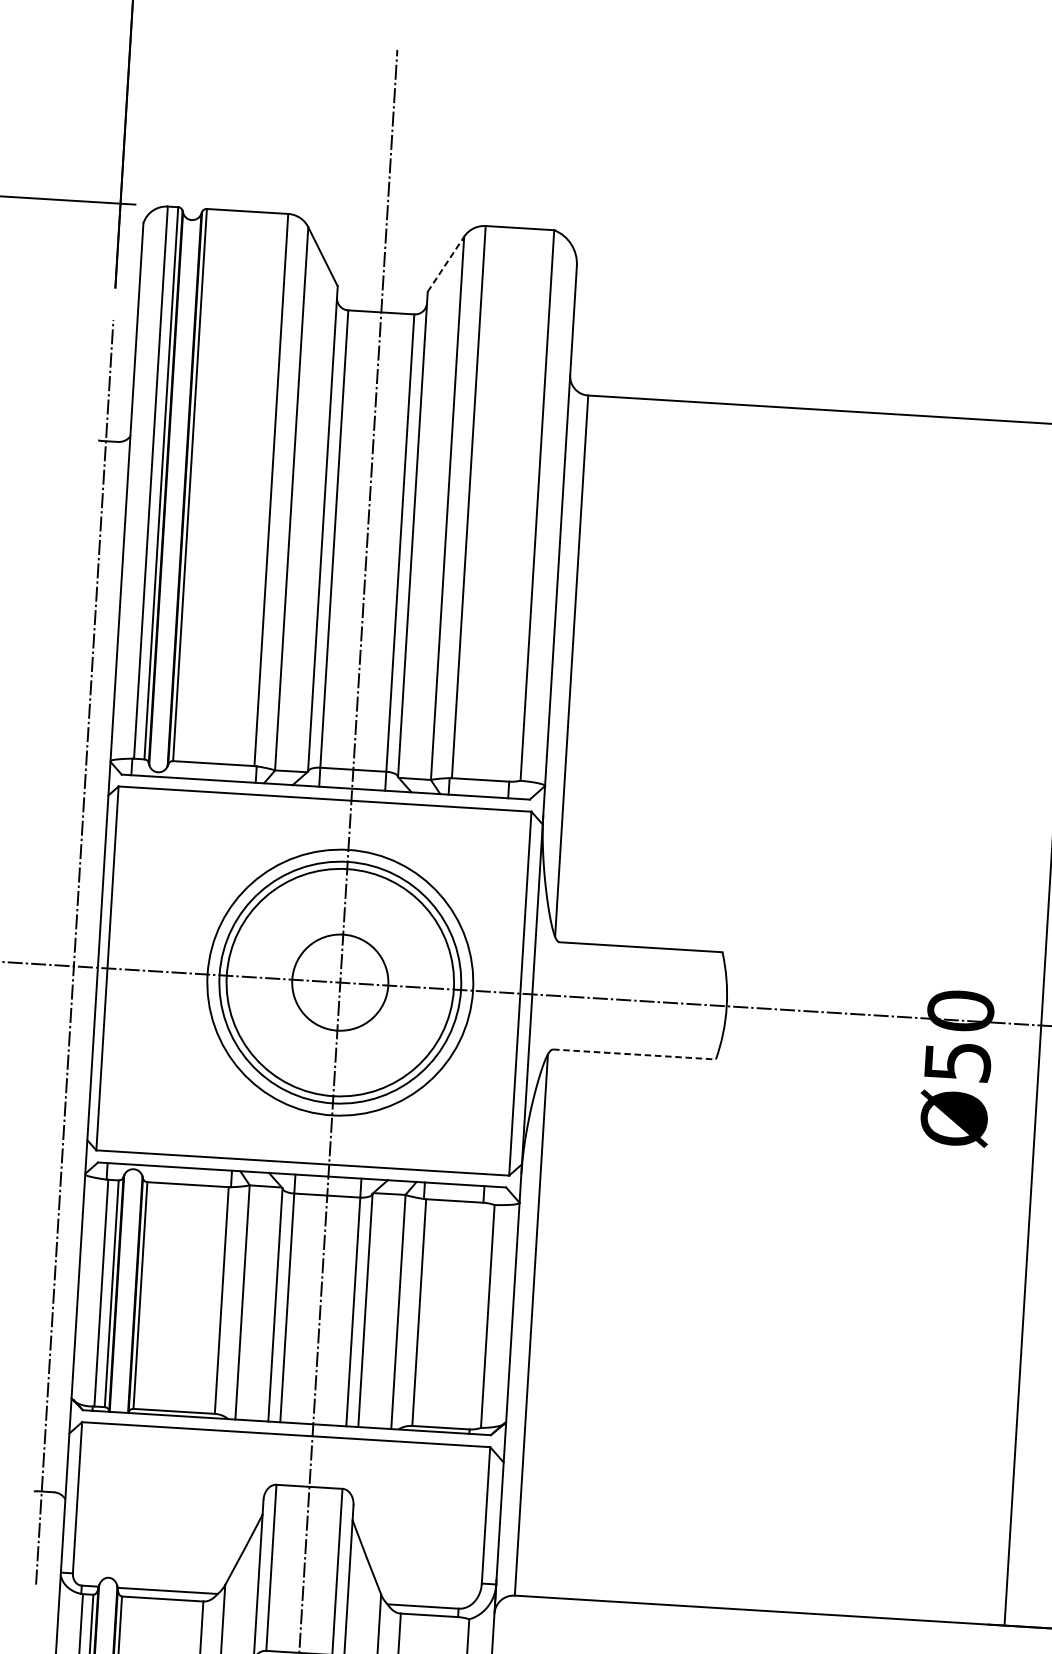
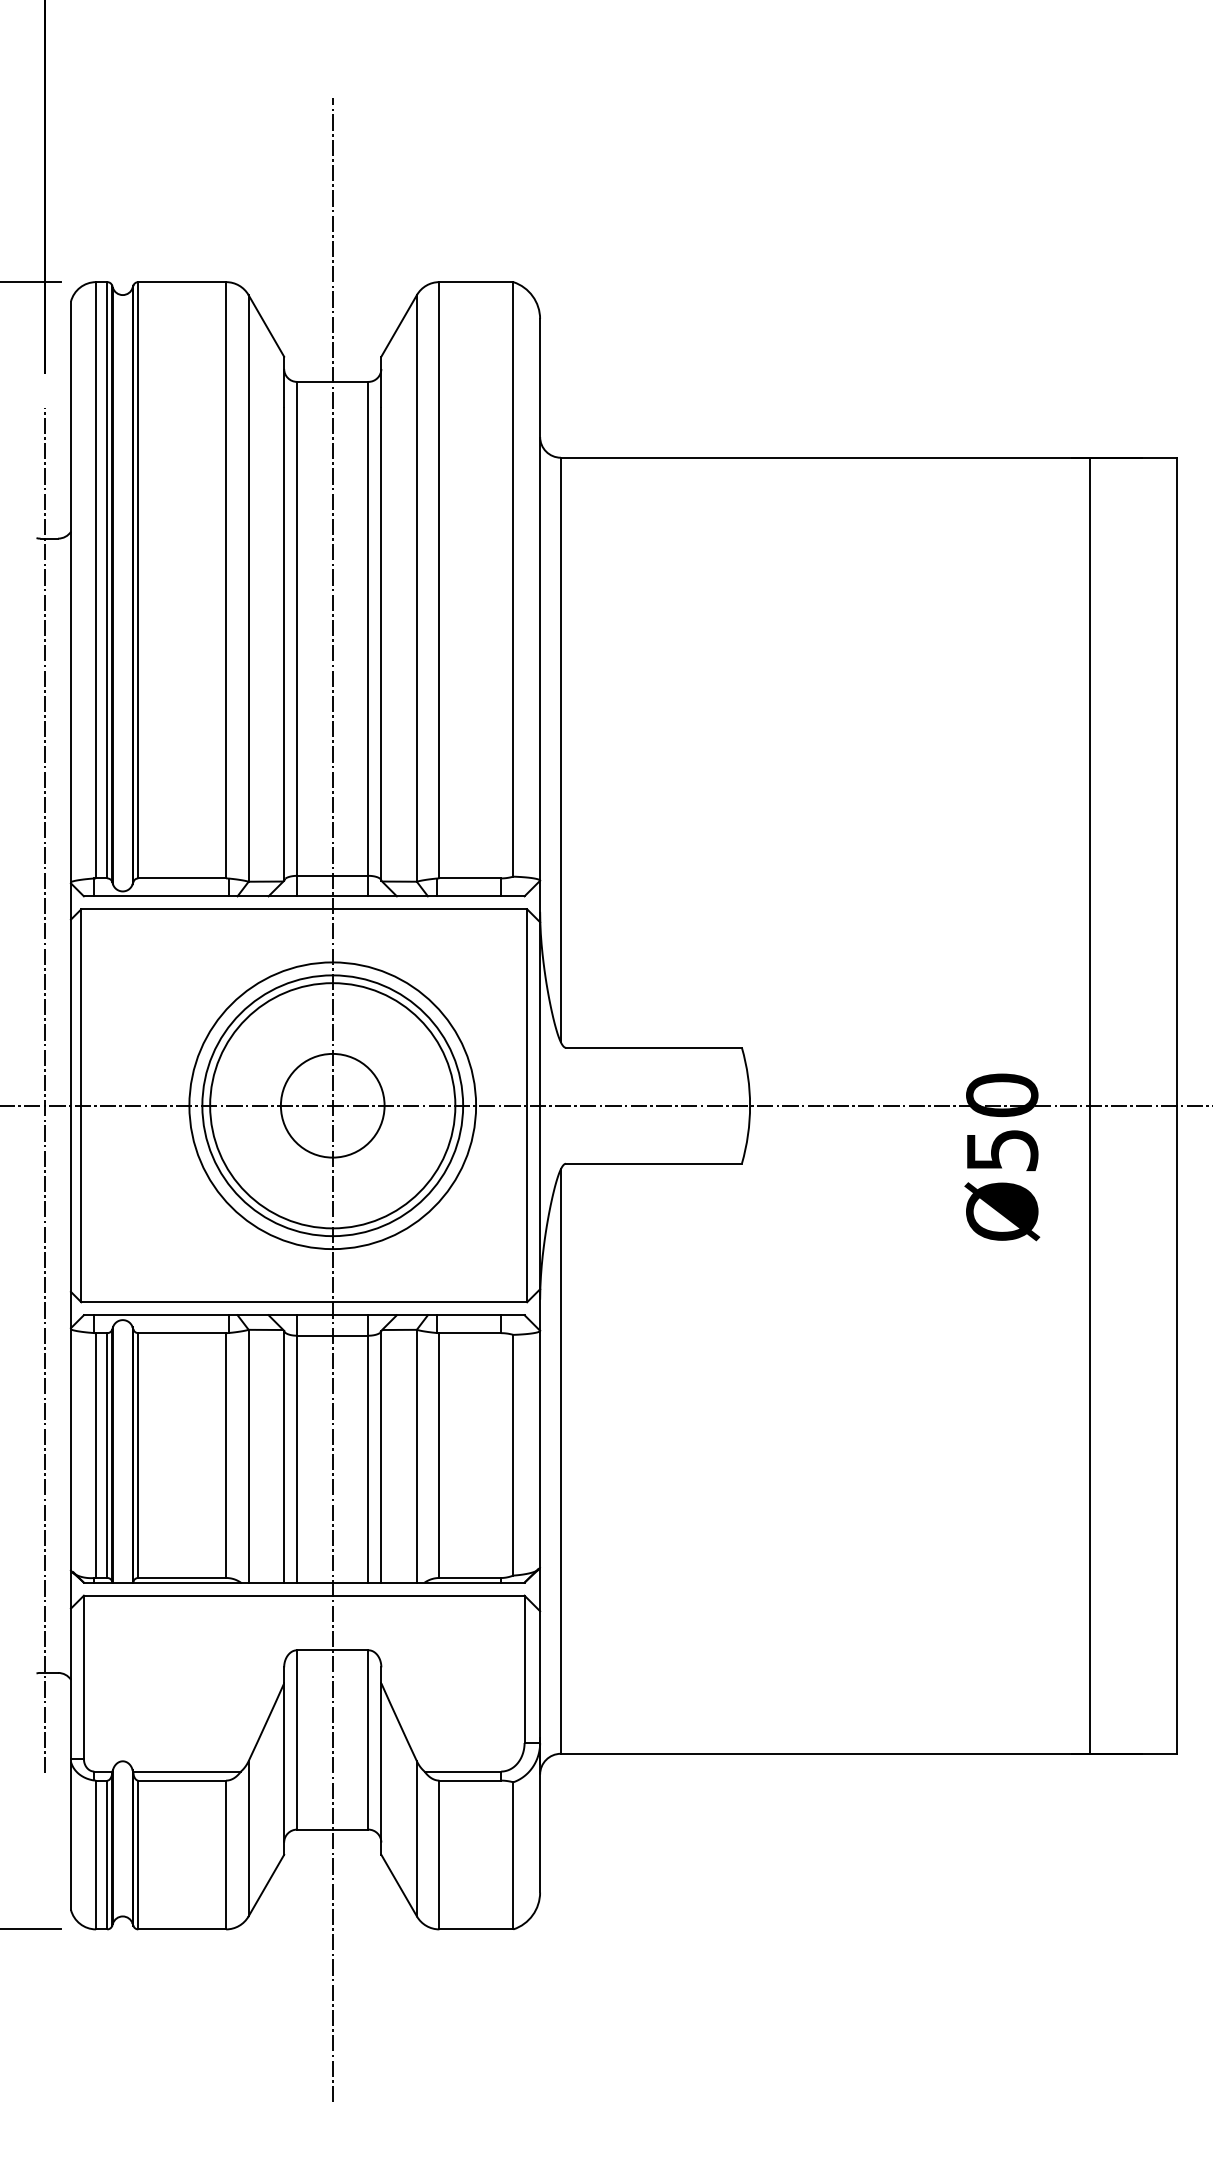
line: (446, 263) -> (399, 325), dashed -> solid
line: (634, 1054) -> (653, 1163), dashed -> solid

